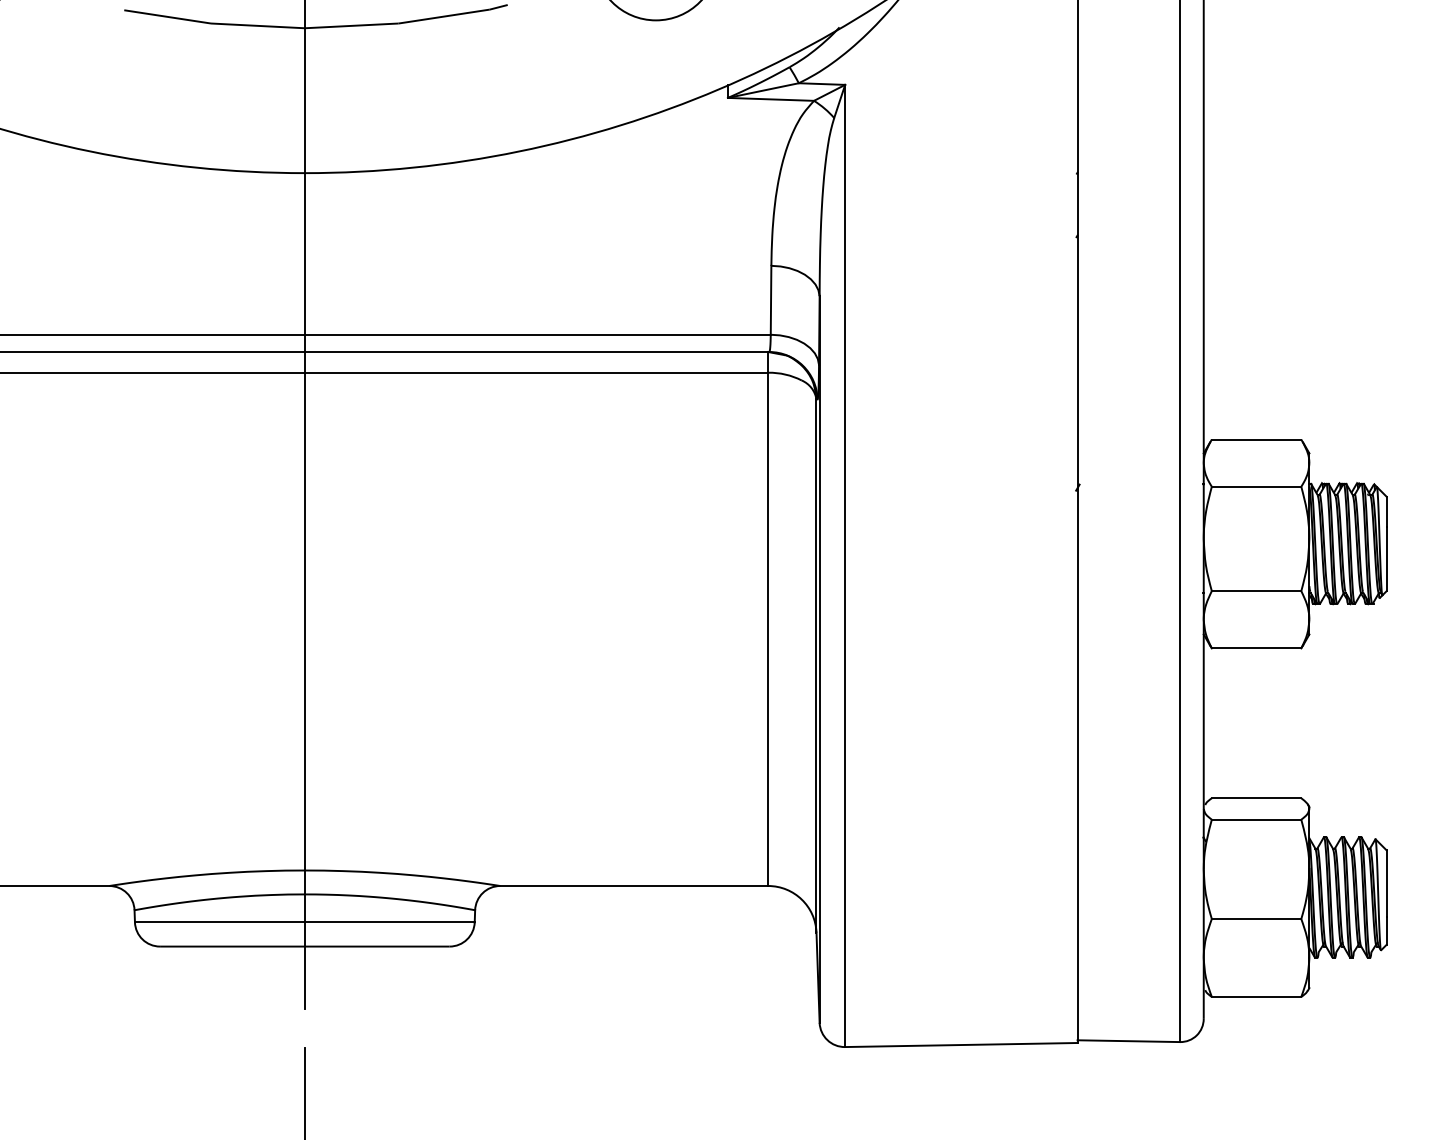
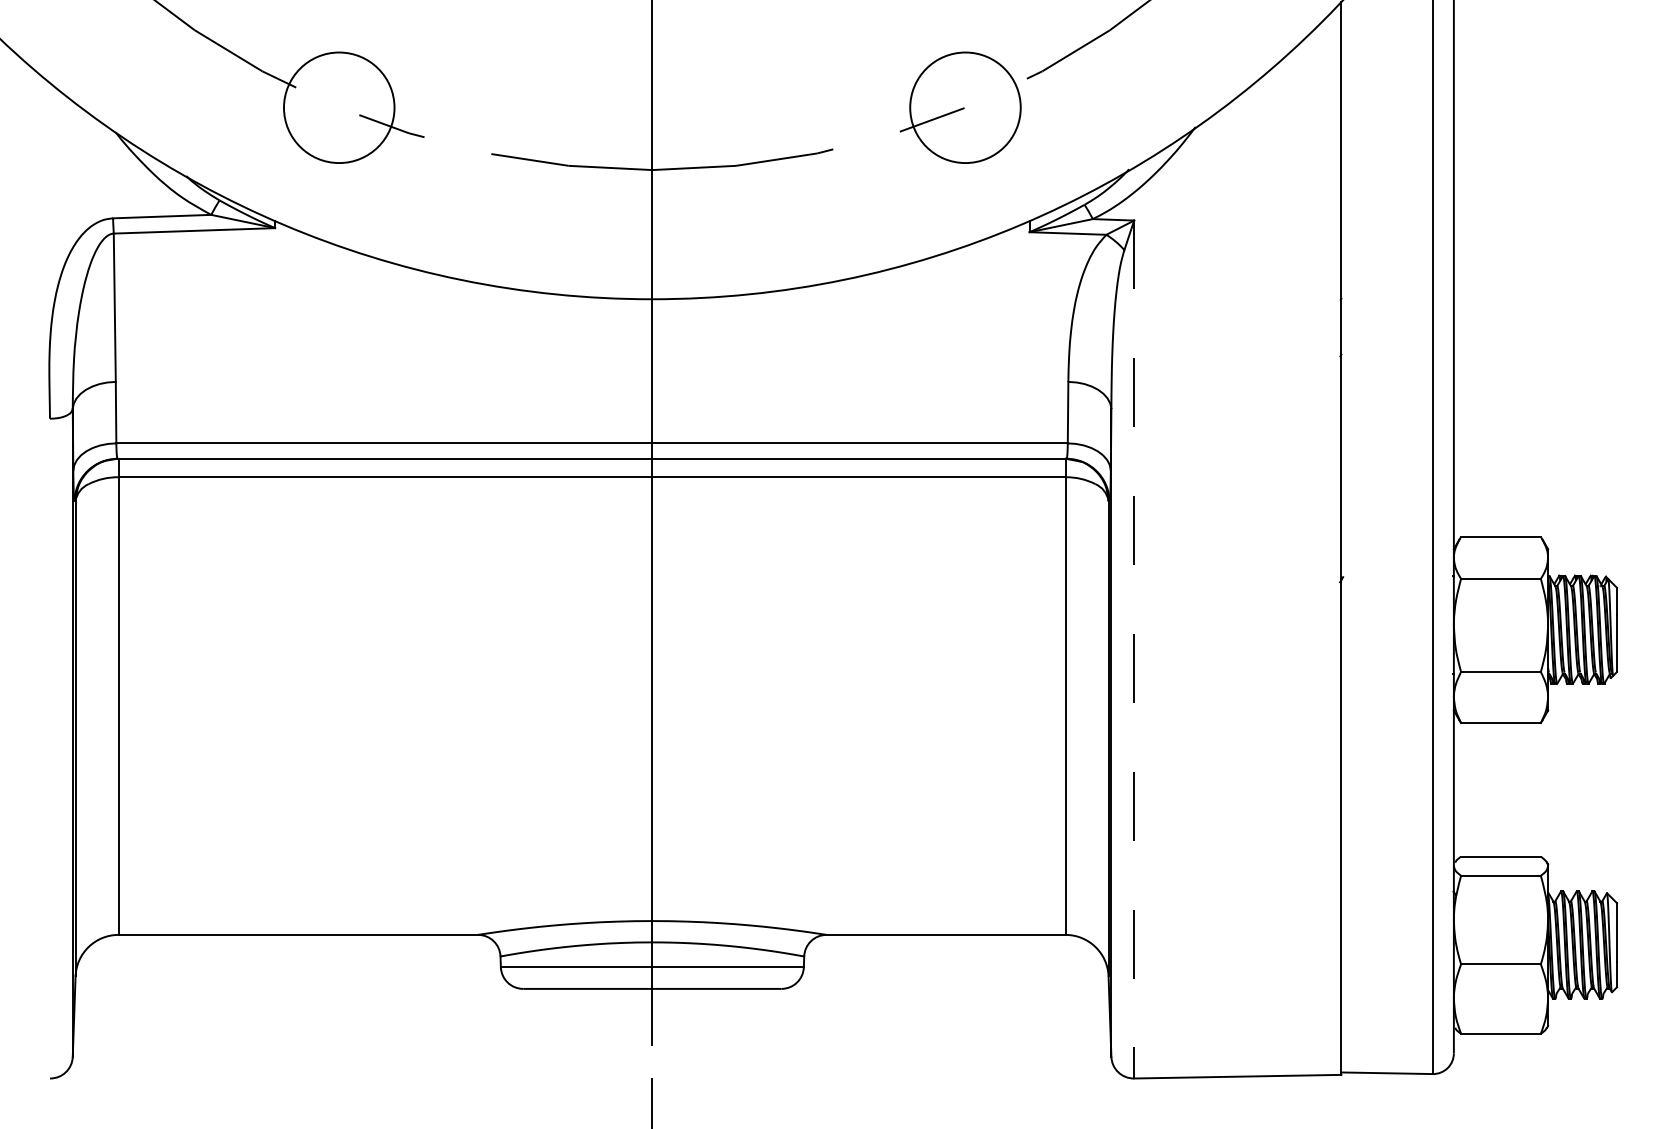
line: (845, 565) -> (1134, 649), solid -> dashed

